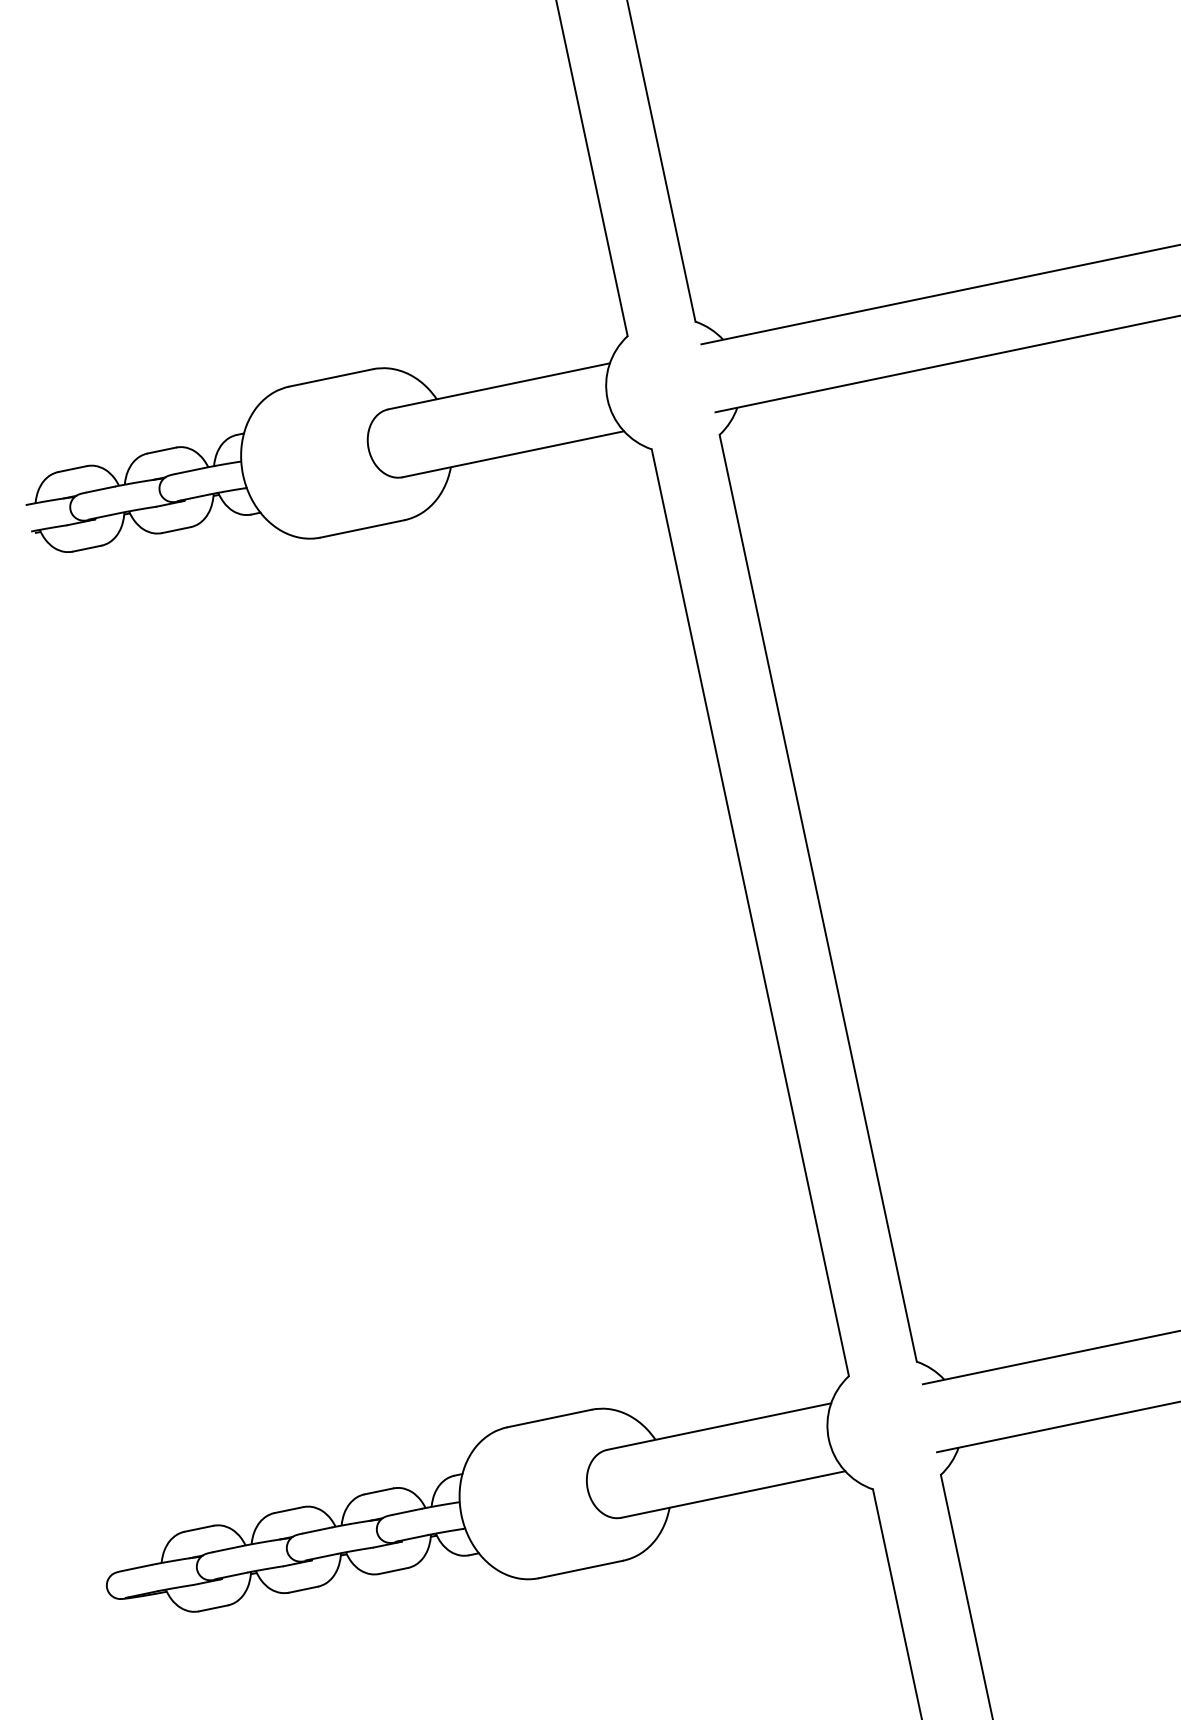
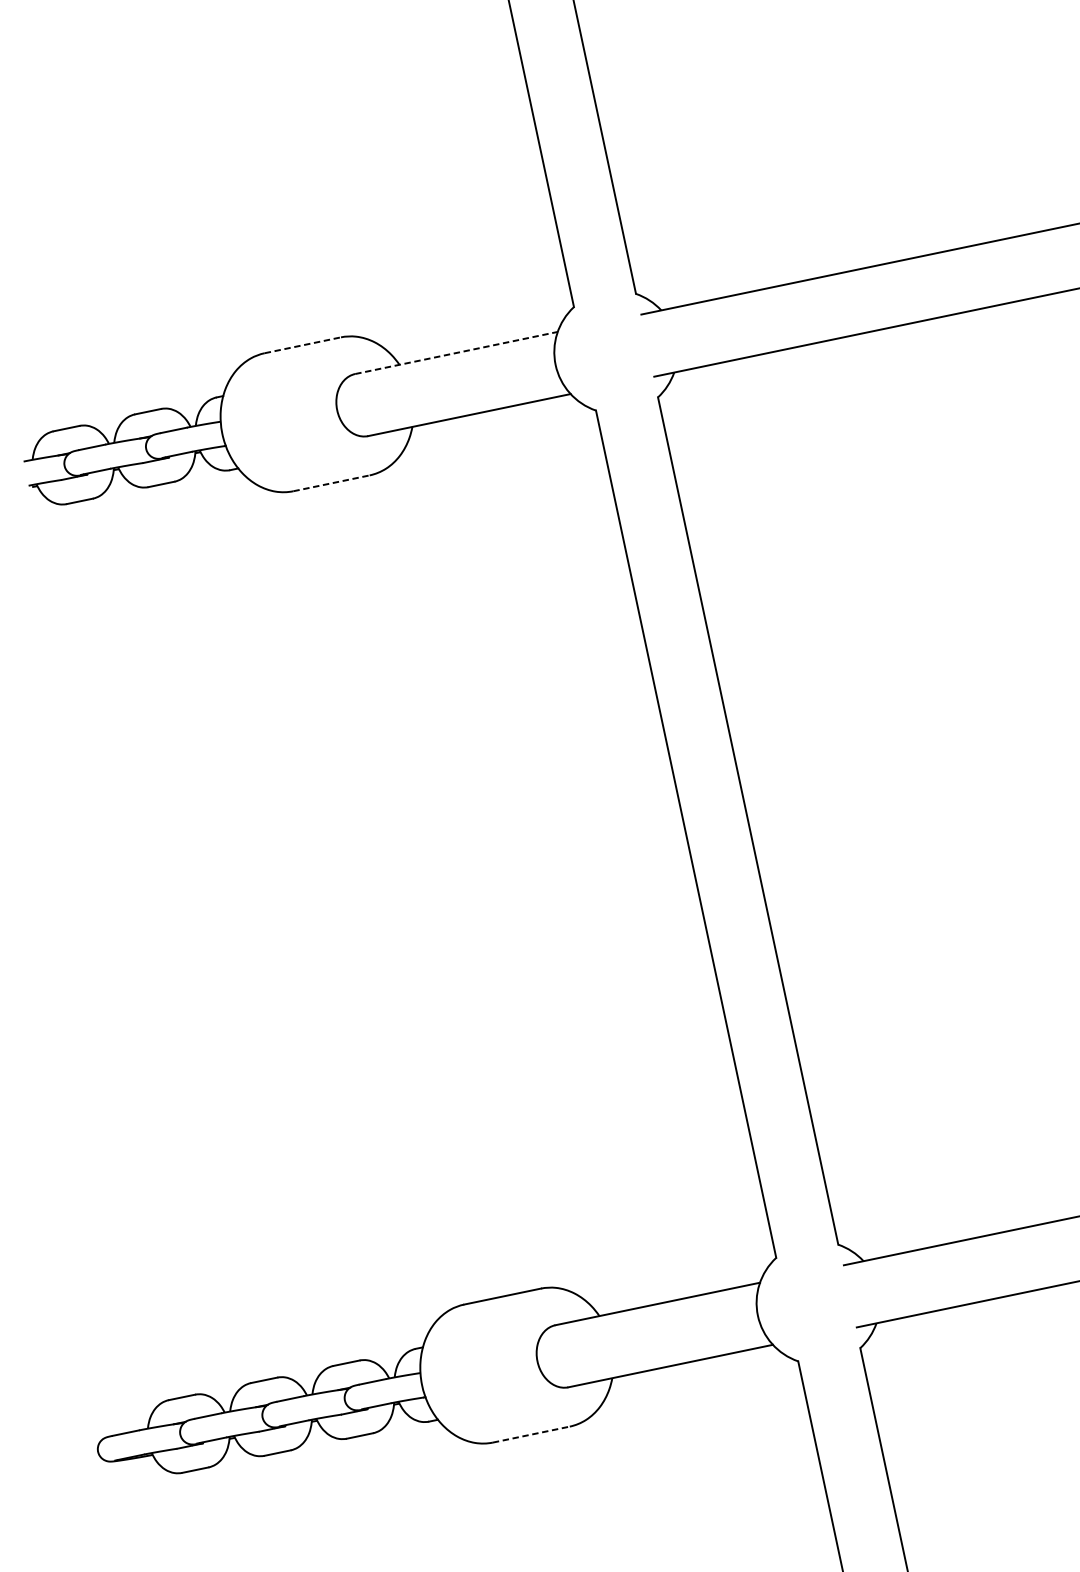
line: (331, 377) -> (303, 344), solid -> dashed
line: (499, 386) -> (456, 353), solid -> dashed
line: (362, 528) -> (331, 482), solid -> dashed
line: (581, 1569) -> (531, 1434), solid -> dashed

